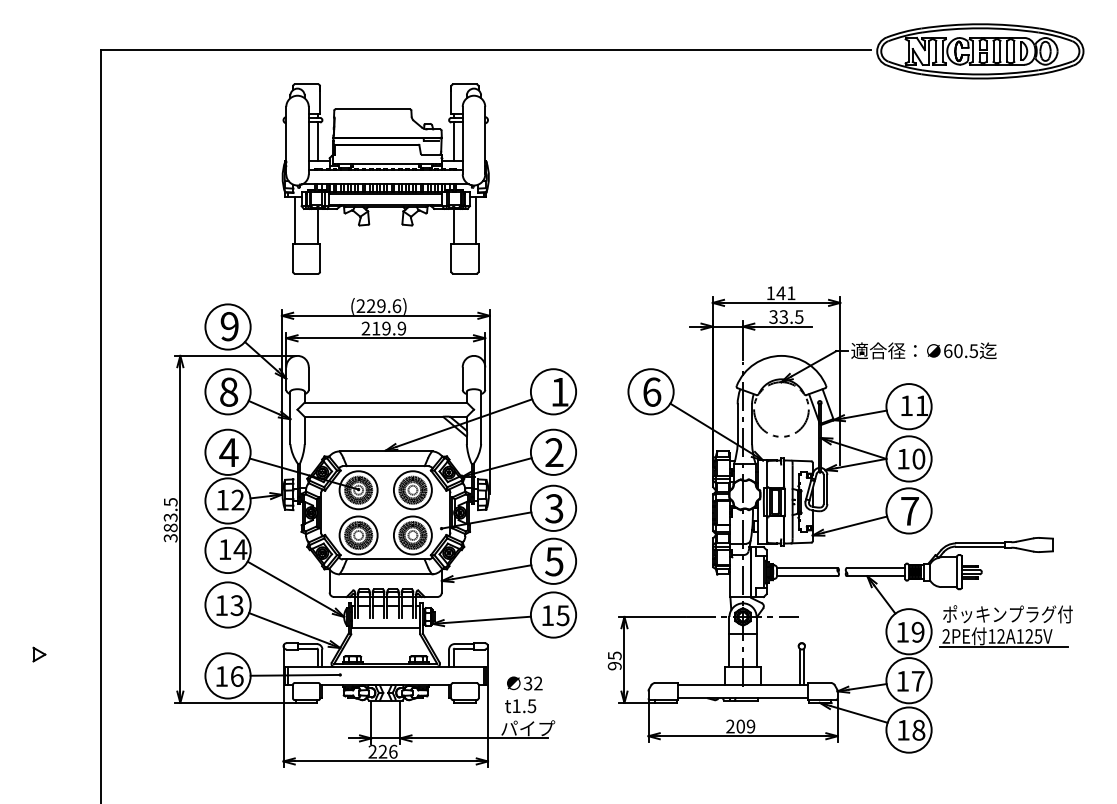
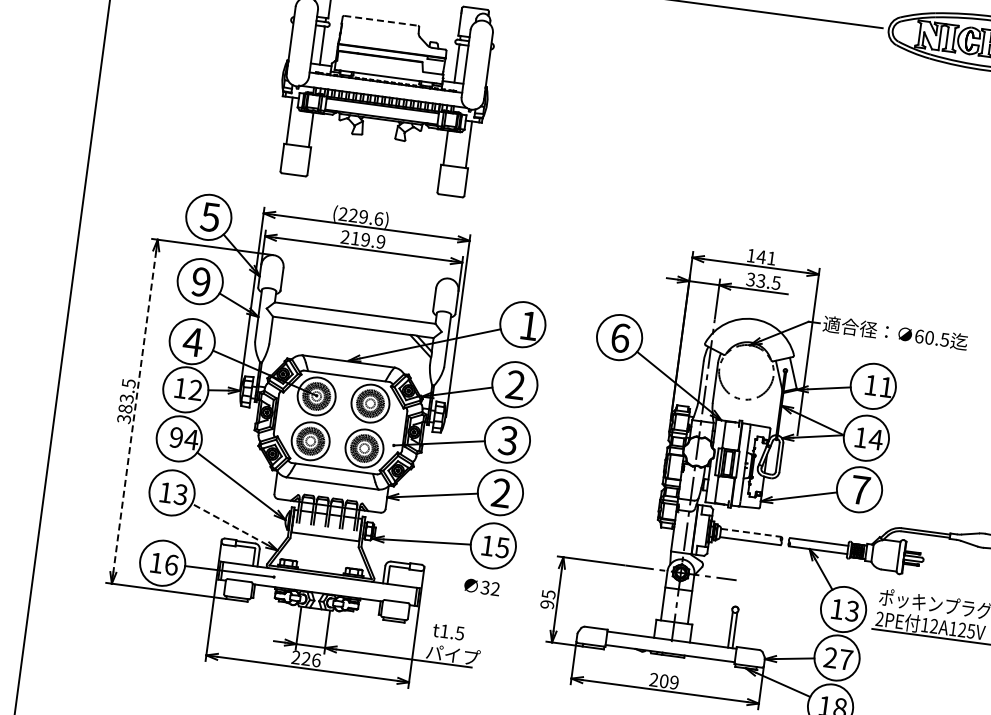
line: (373, 109) -> (381, 21), solid -> dashed
text: (229, 326) -> (210, 217), 9 -> 5
text: (229, 391) -> (201, 281), 8 -> 9
text: (918, 458) -> (875, 439), 10 -> 14
line: (180, 529) -> (134, 411), solid -> dashed
text: (224, 549) -> (175, 437), 14 -> 94
text: (554, 561) -> (501, 493), 5 -> 2
line: (807, 567) -> (751, 532), solid -> dashed
line: (288, 628) -> (228, 524), solid -> dashed
text: (917, 632) -> (851, 611), 19 -> 13
text: (902, 680) -> (830, 656), 17 -> 27
text: (524, 683) -> (481, 587), moved

